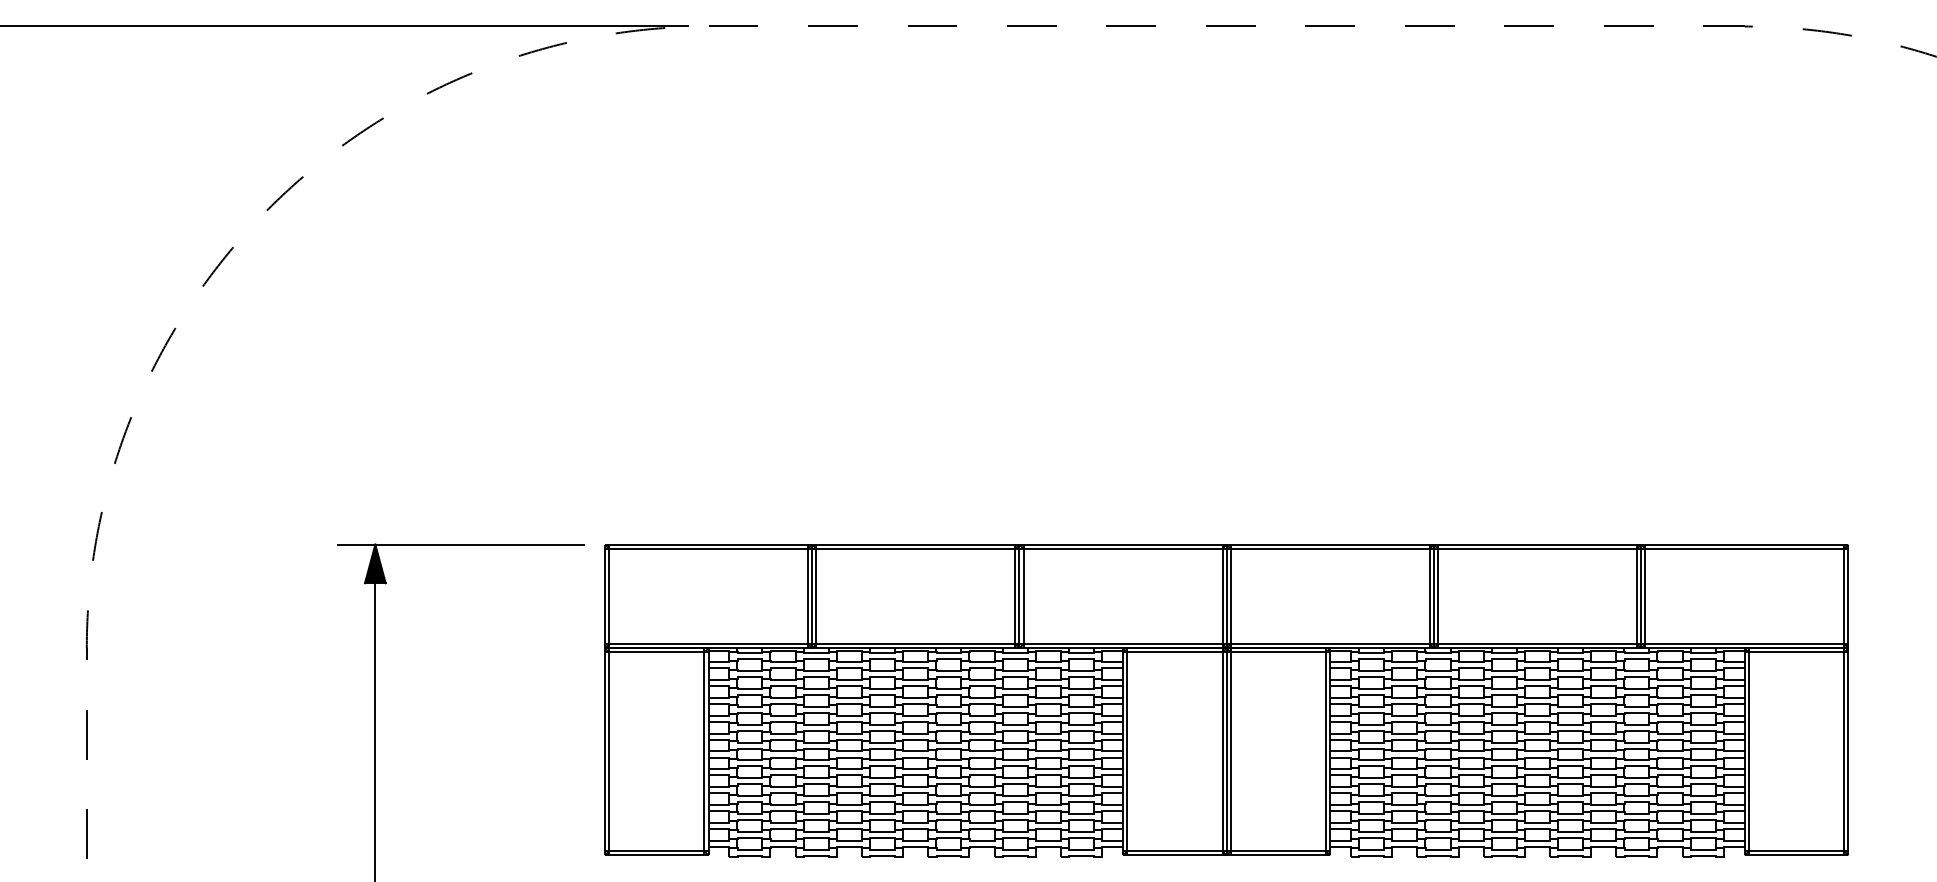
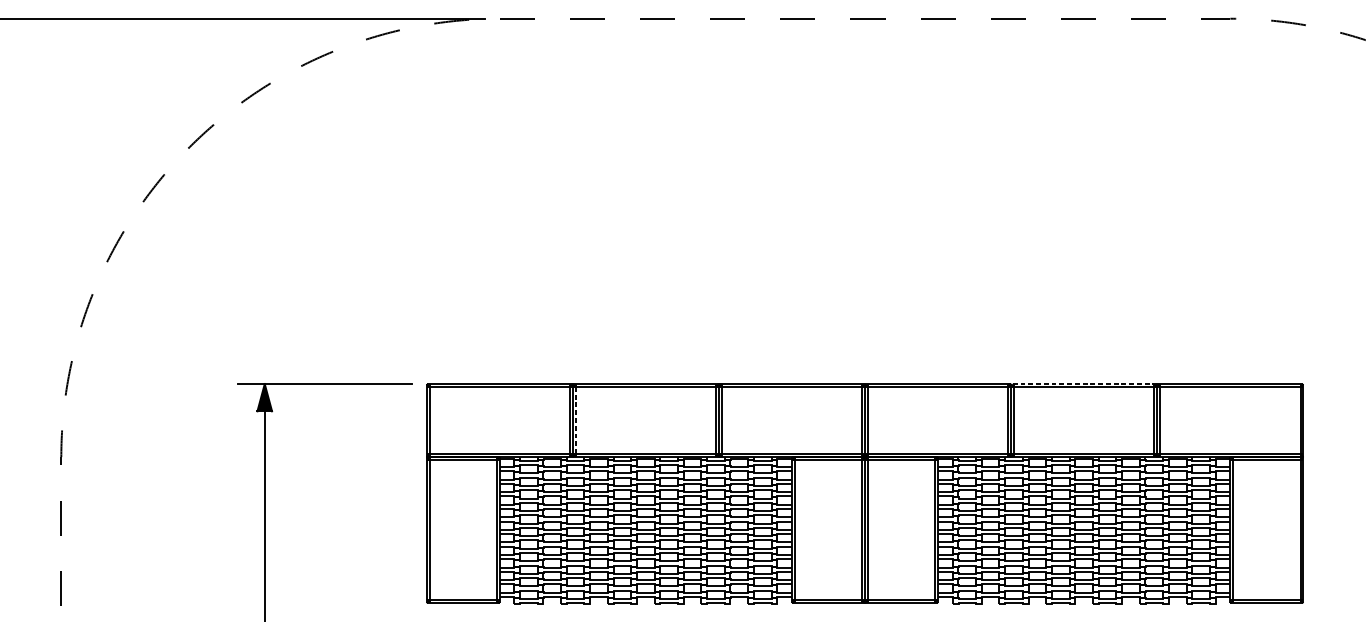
line: (1537, 544) -> (1084, 383), solid -> dashed
line: (816, 596) -> (575, 420), solid -> dashed

